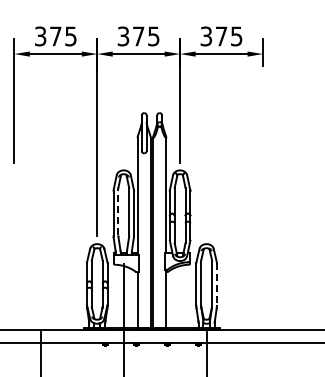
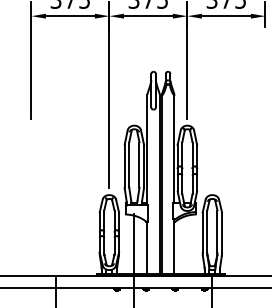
line: (118, 211) -> (129, 164), dashed -> solid
line: (216, 284) -> (221, 233), dashed -> solid

